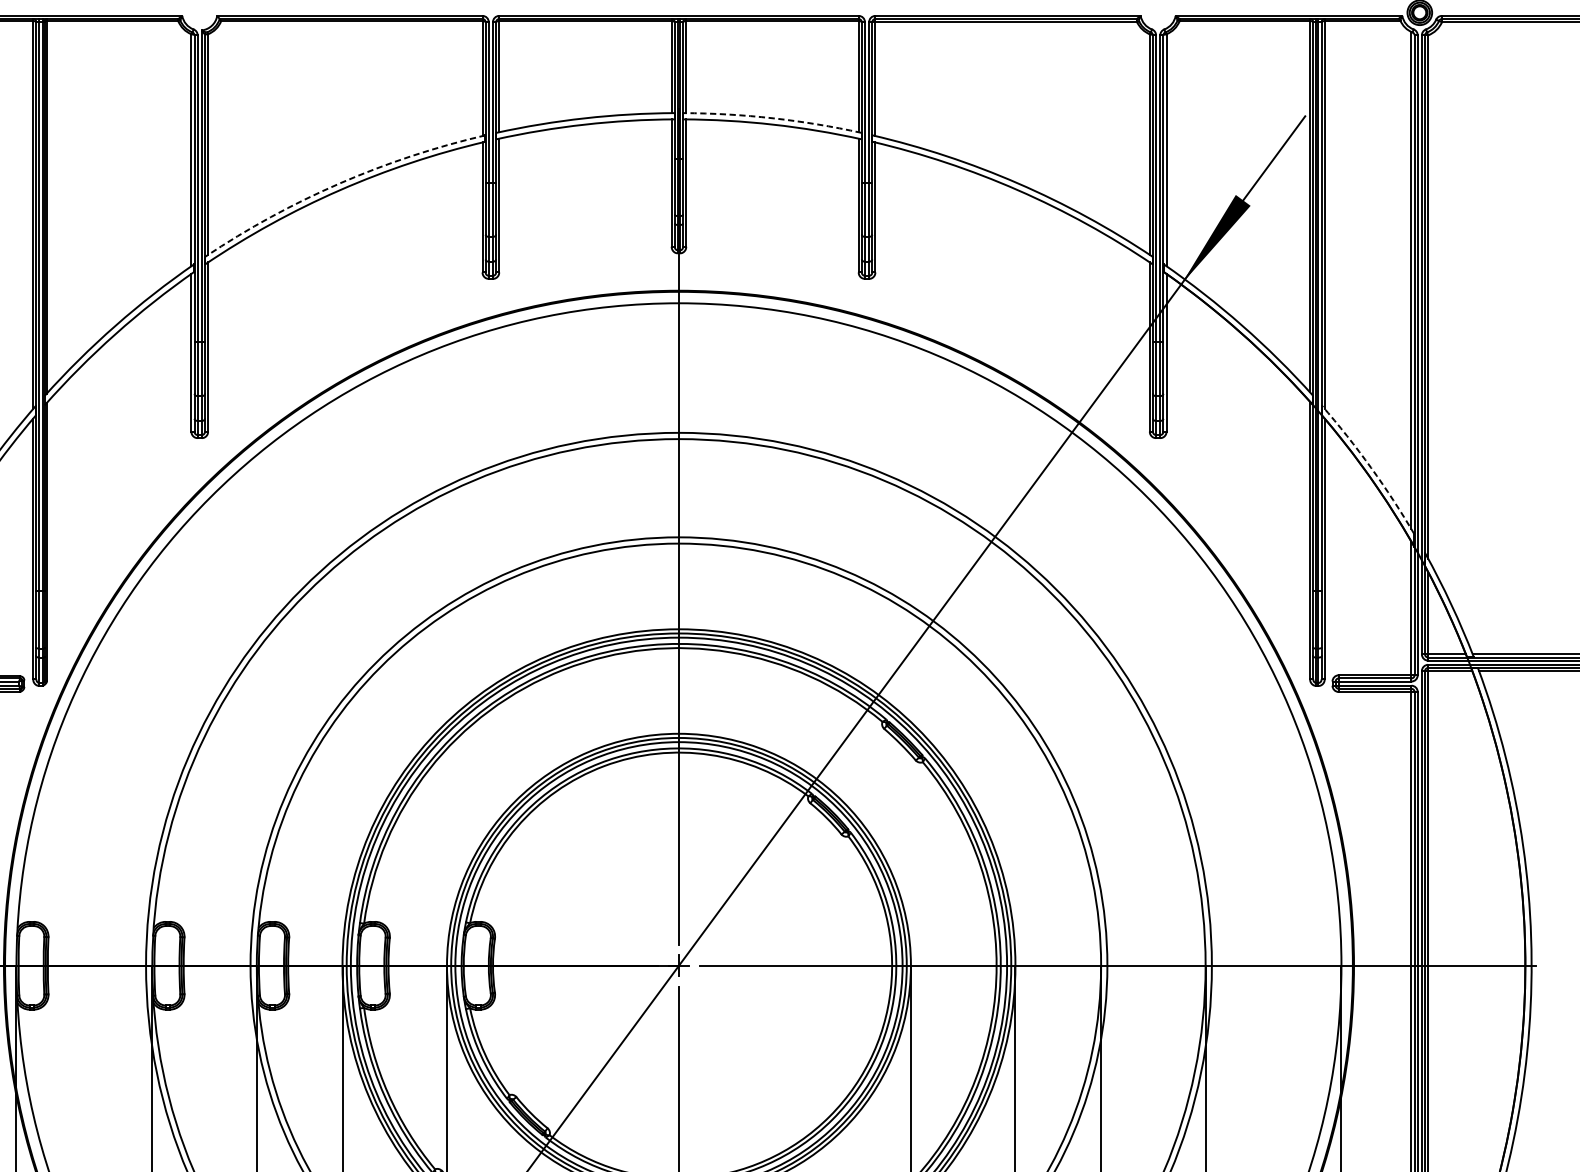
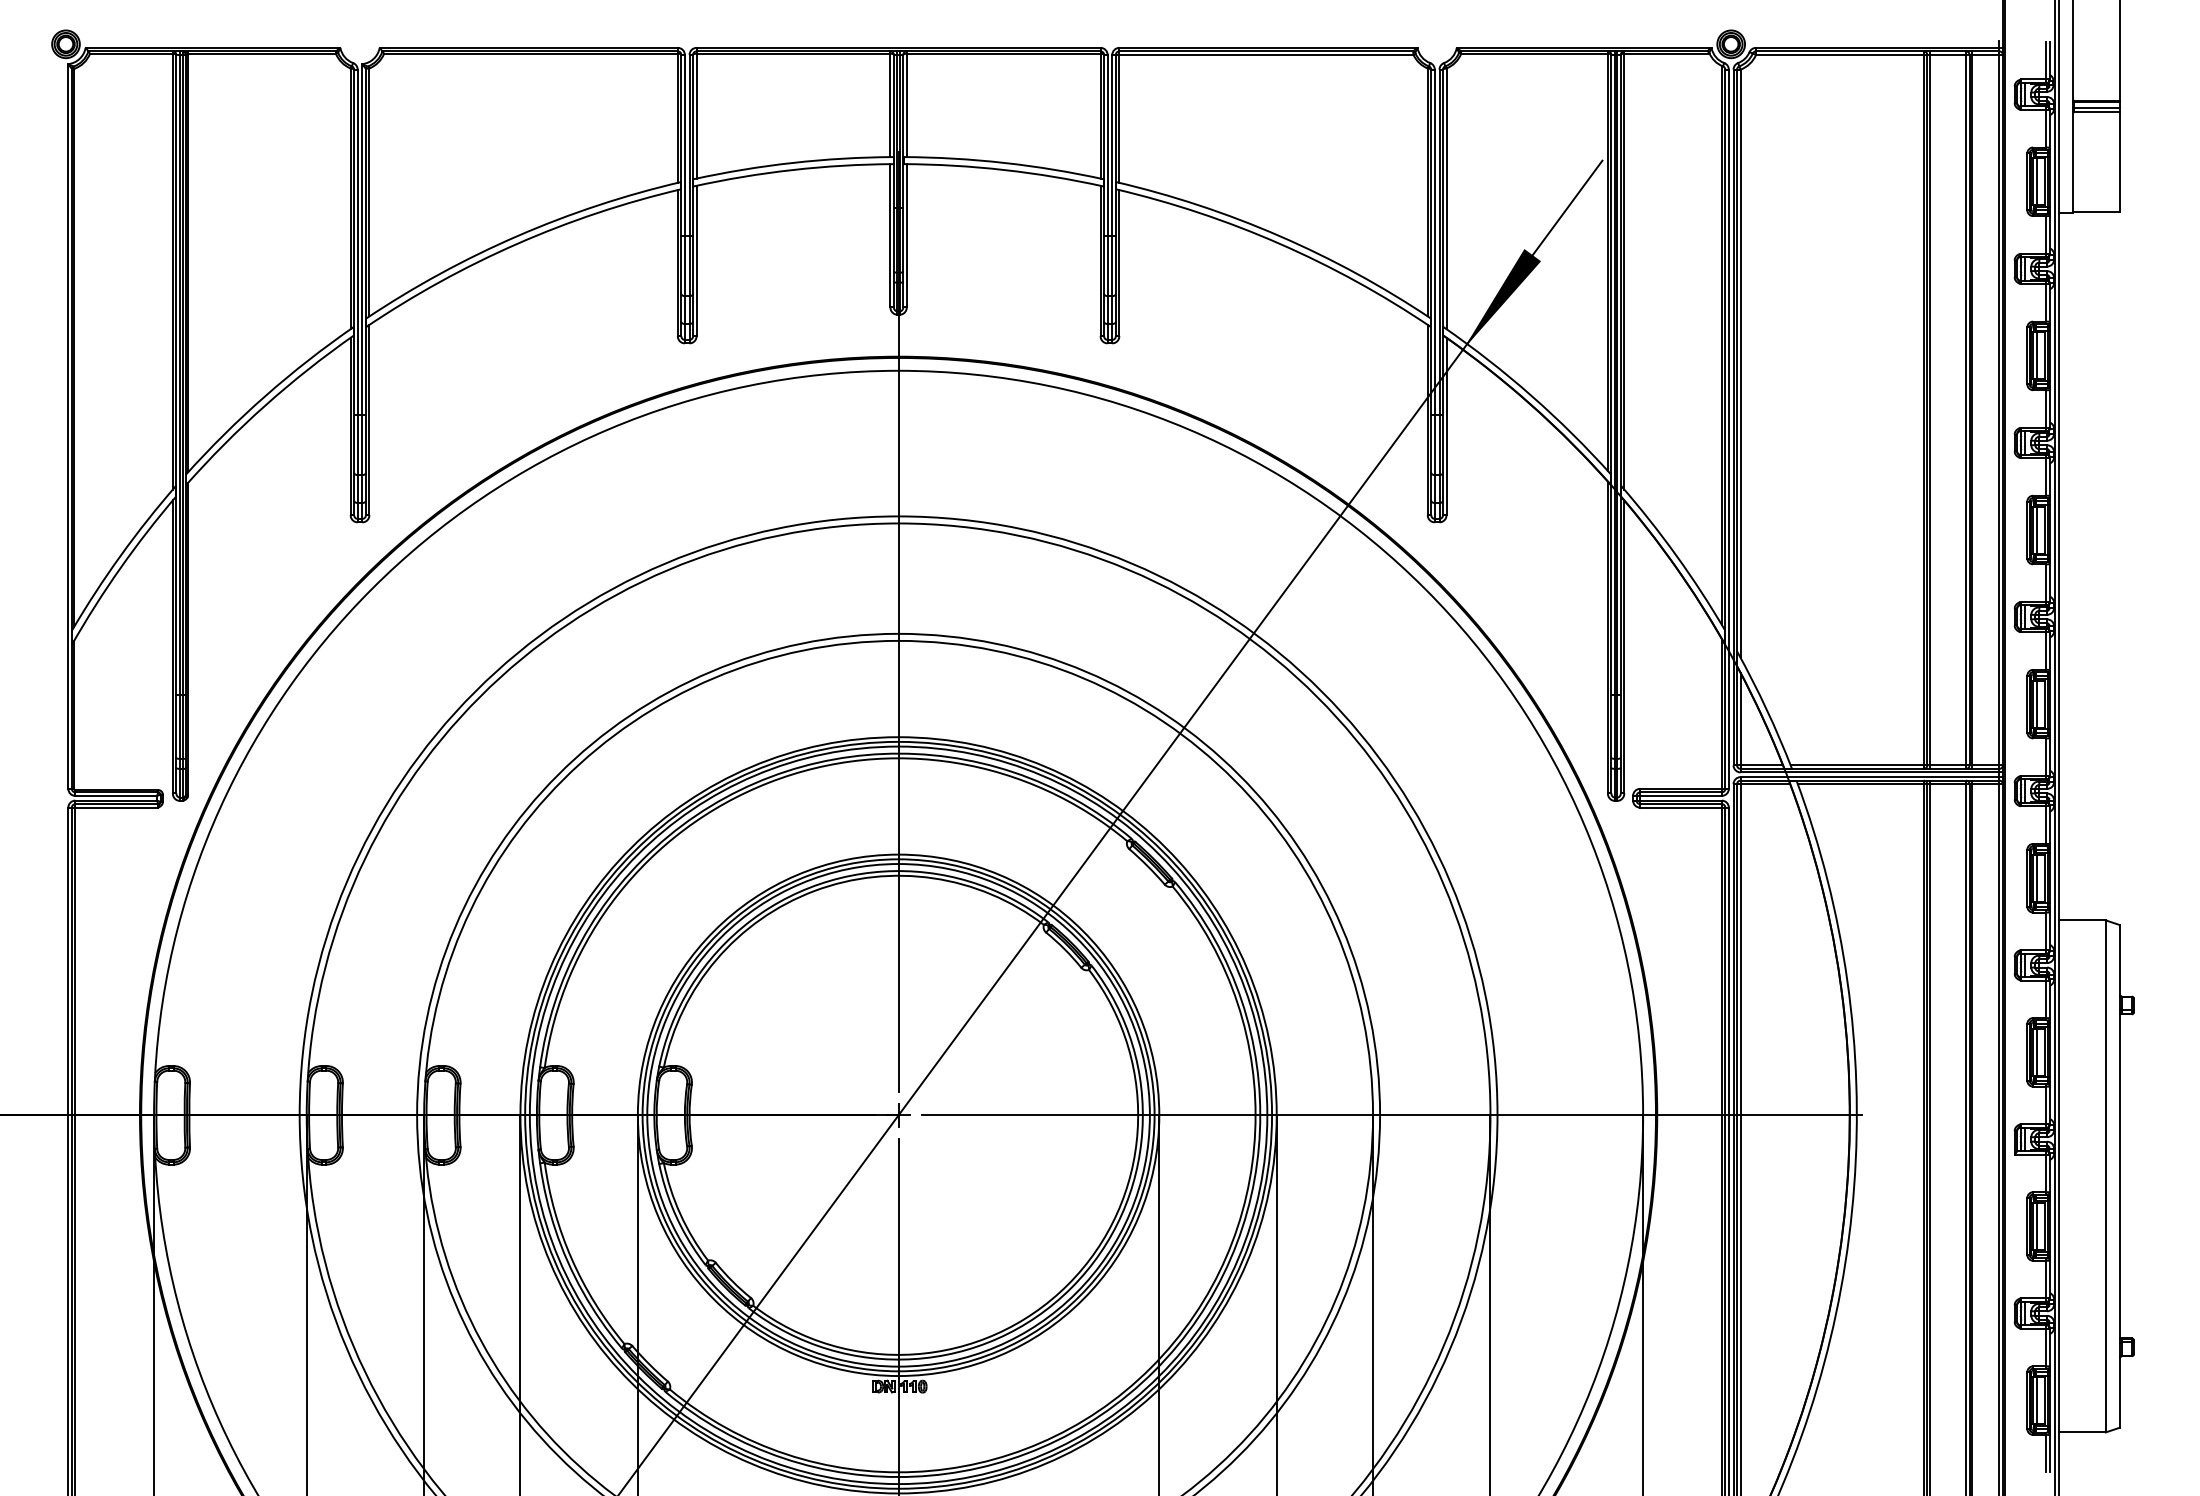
arc: (773, 117) -> (1004, 162), dashed -> solid
arc: (339, 183) -> (517, 236), dashed -> solid
arc: (1371, 467) -> (1676, 555), dashed -> solid

